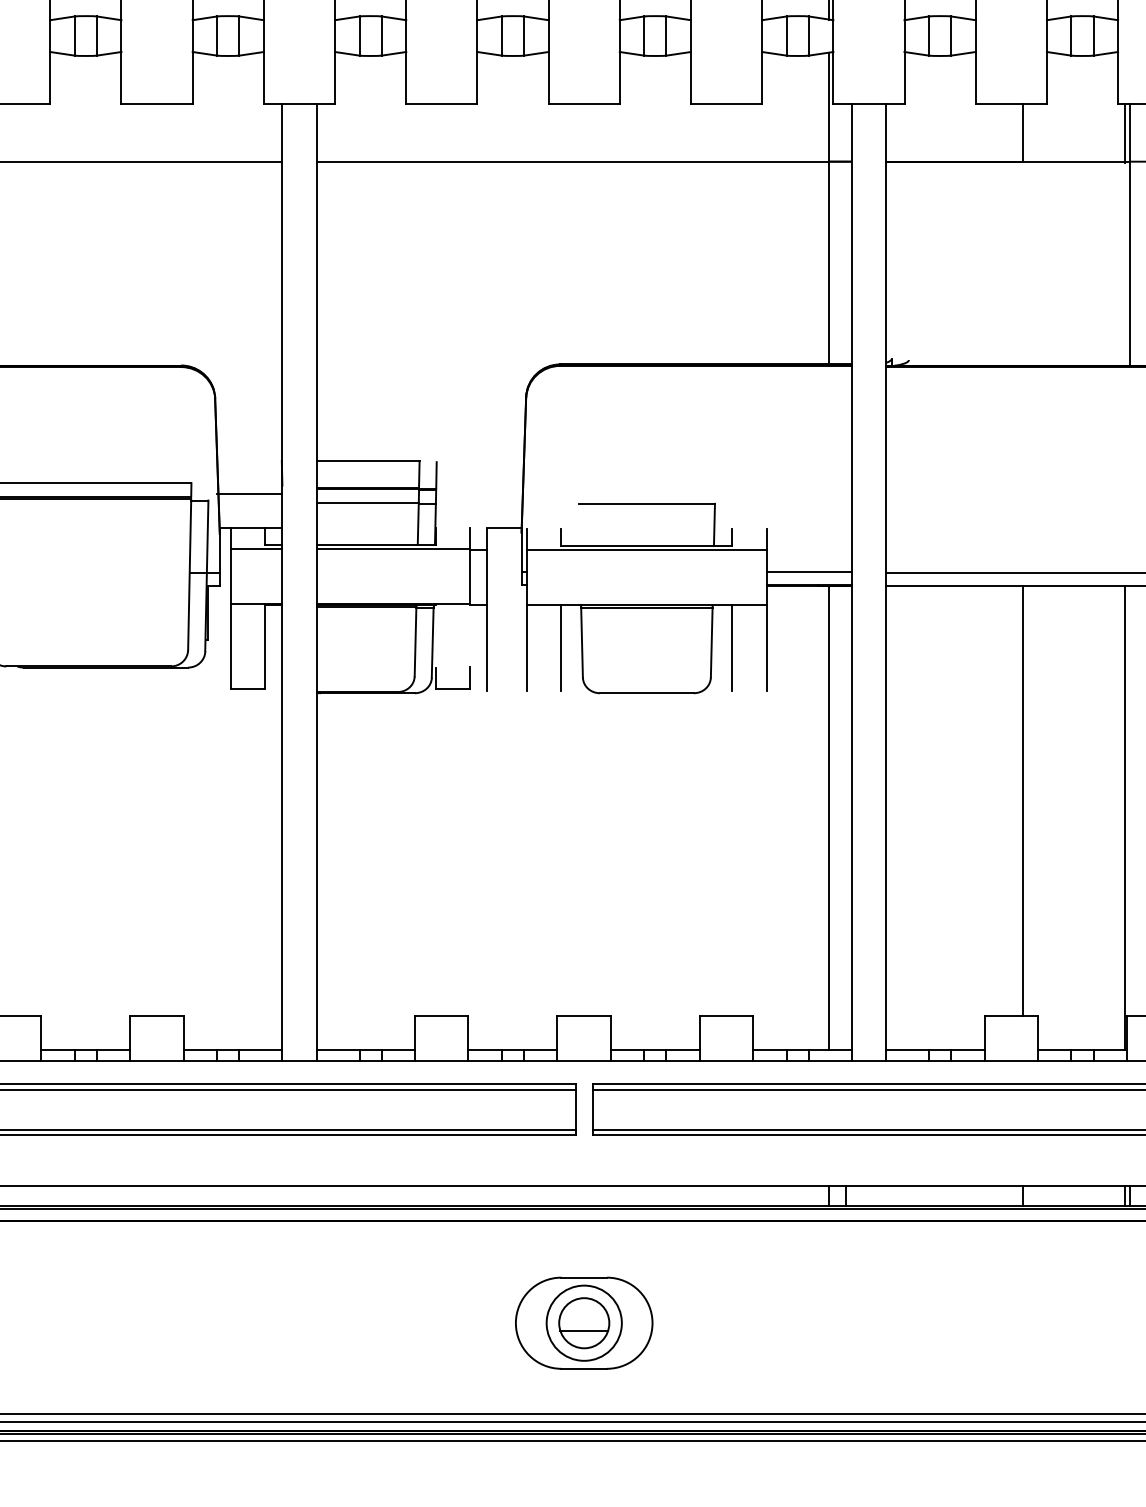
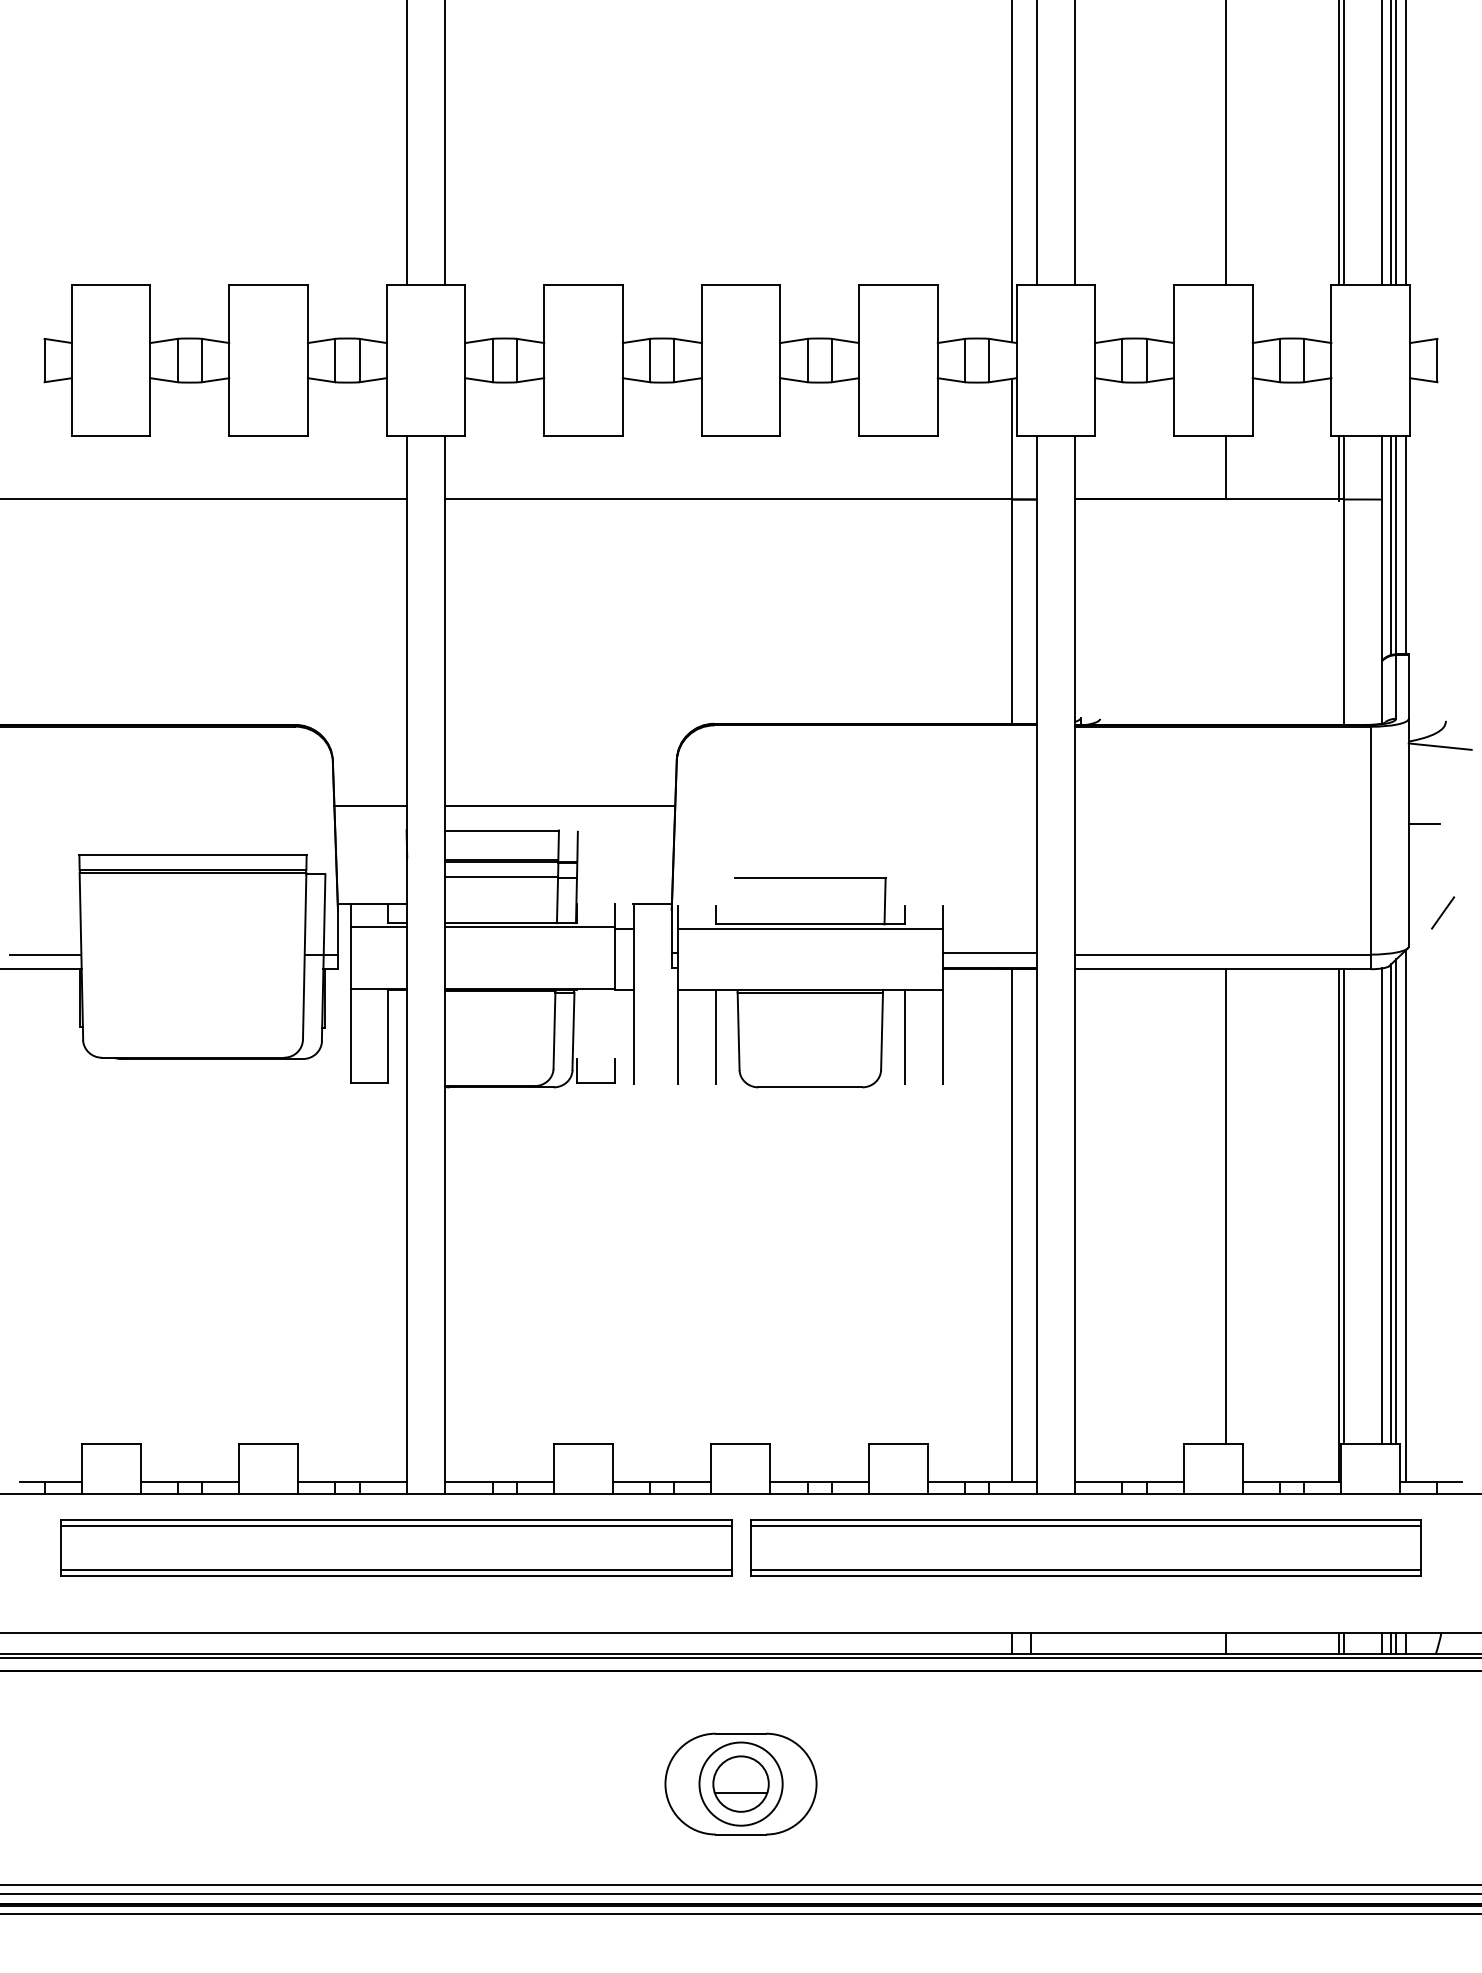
line: (420, 438) -> (560, 805), added
line: (249, 493) -> (370, 805), moved
line: (1129, 800) -> (1344, 1206), added

